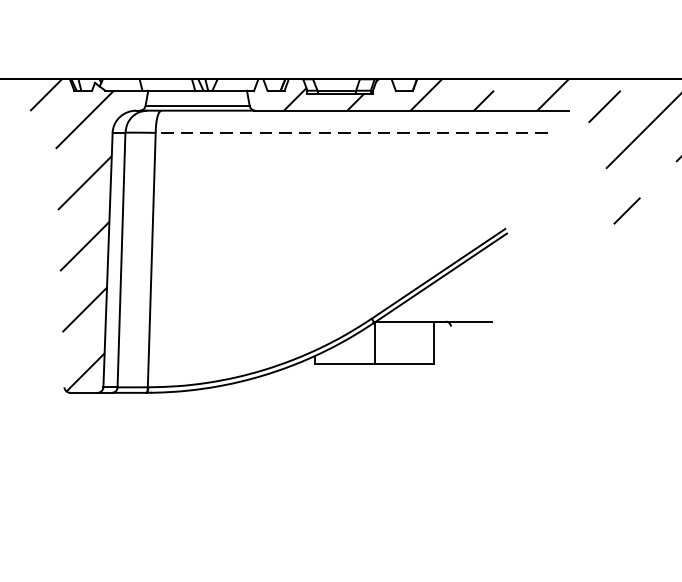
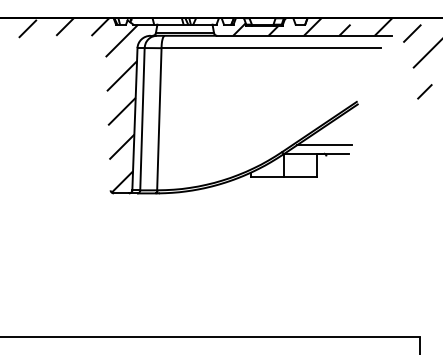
line: (350, 133) -> (270, 48), dashed -> solid
line: (447, 307) -> (324, 145), added

